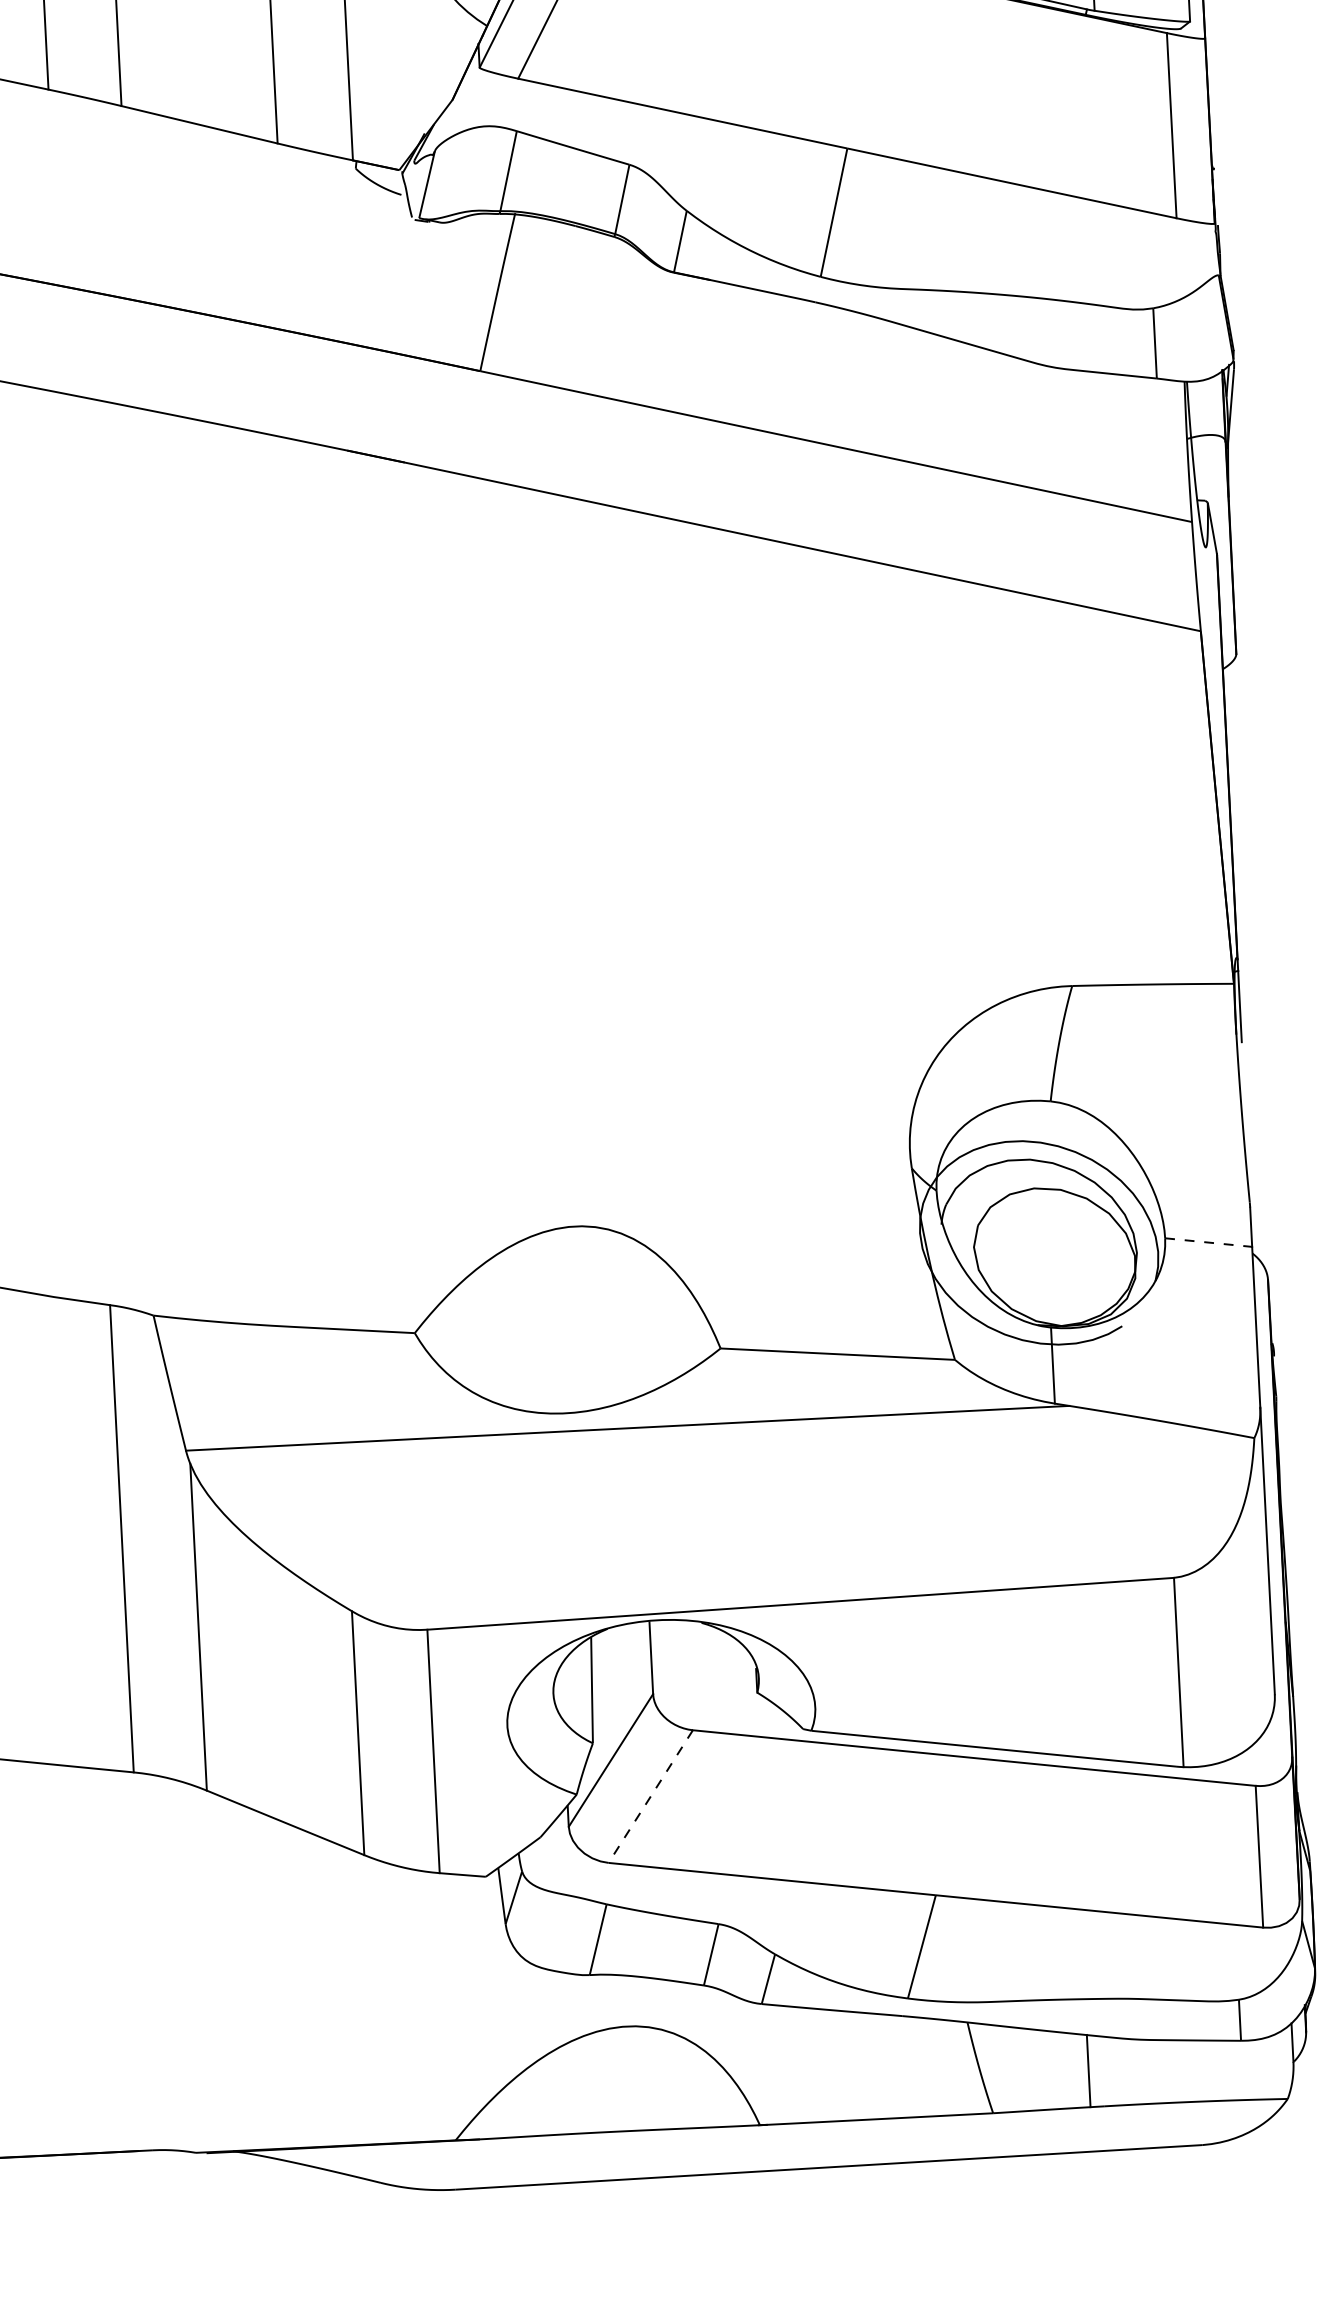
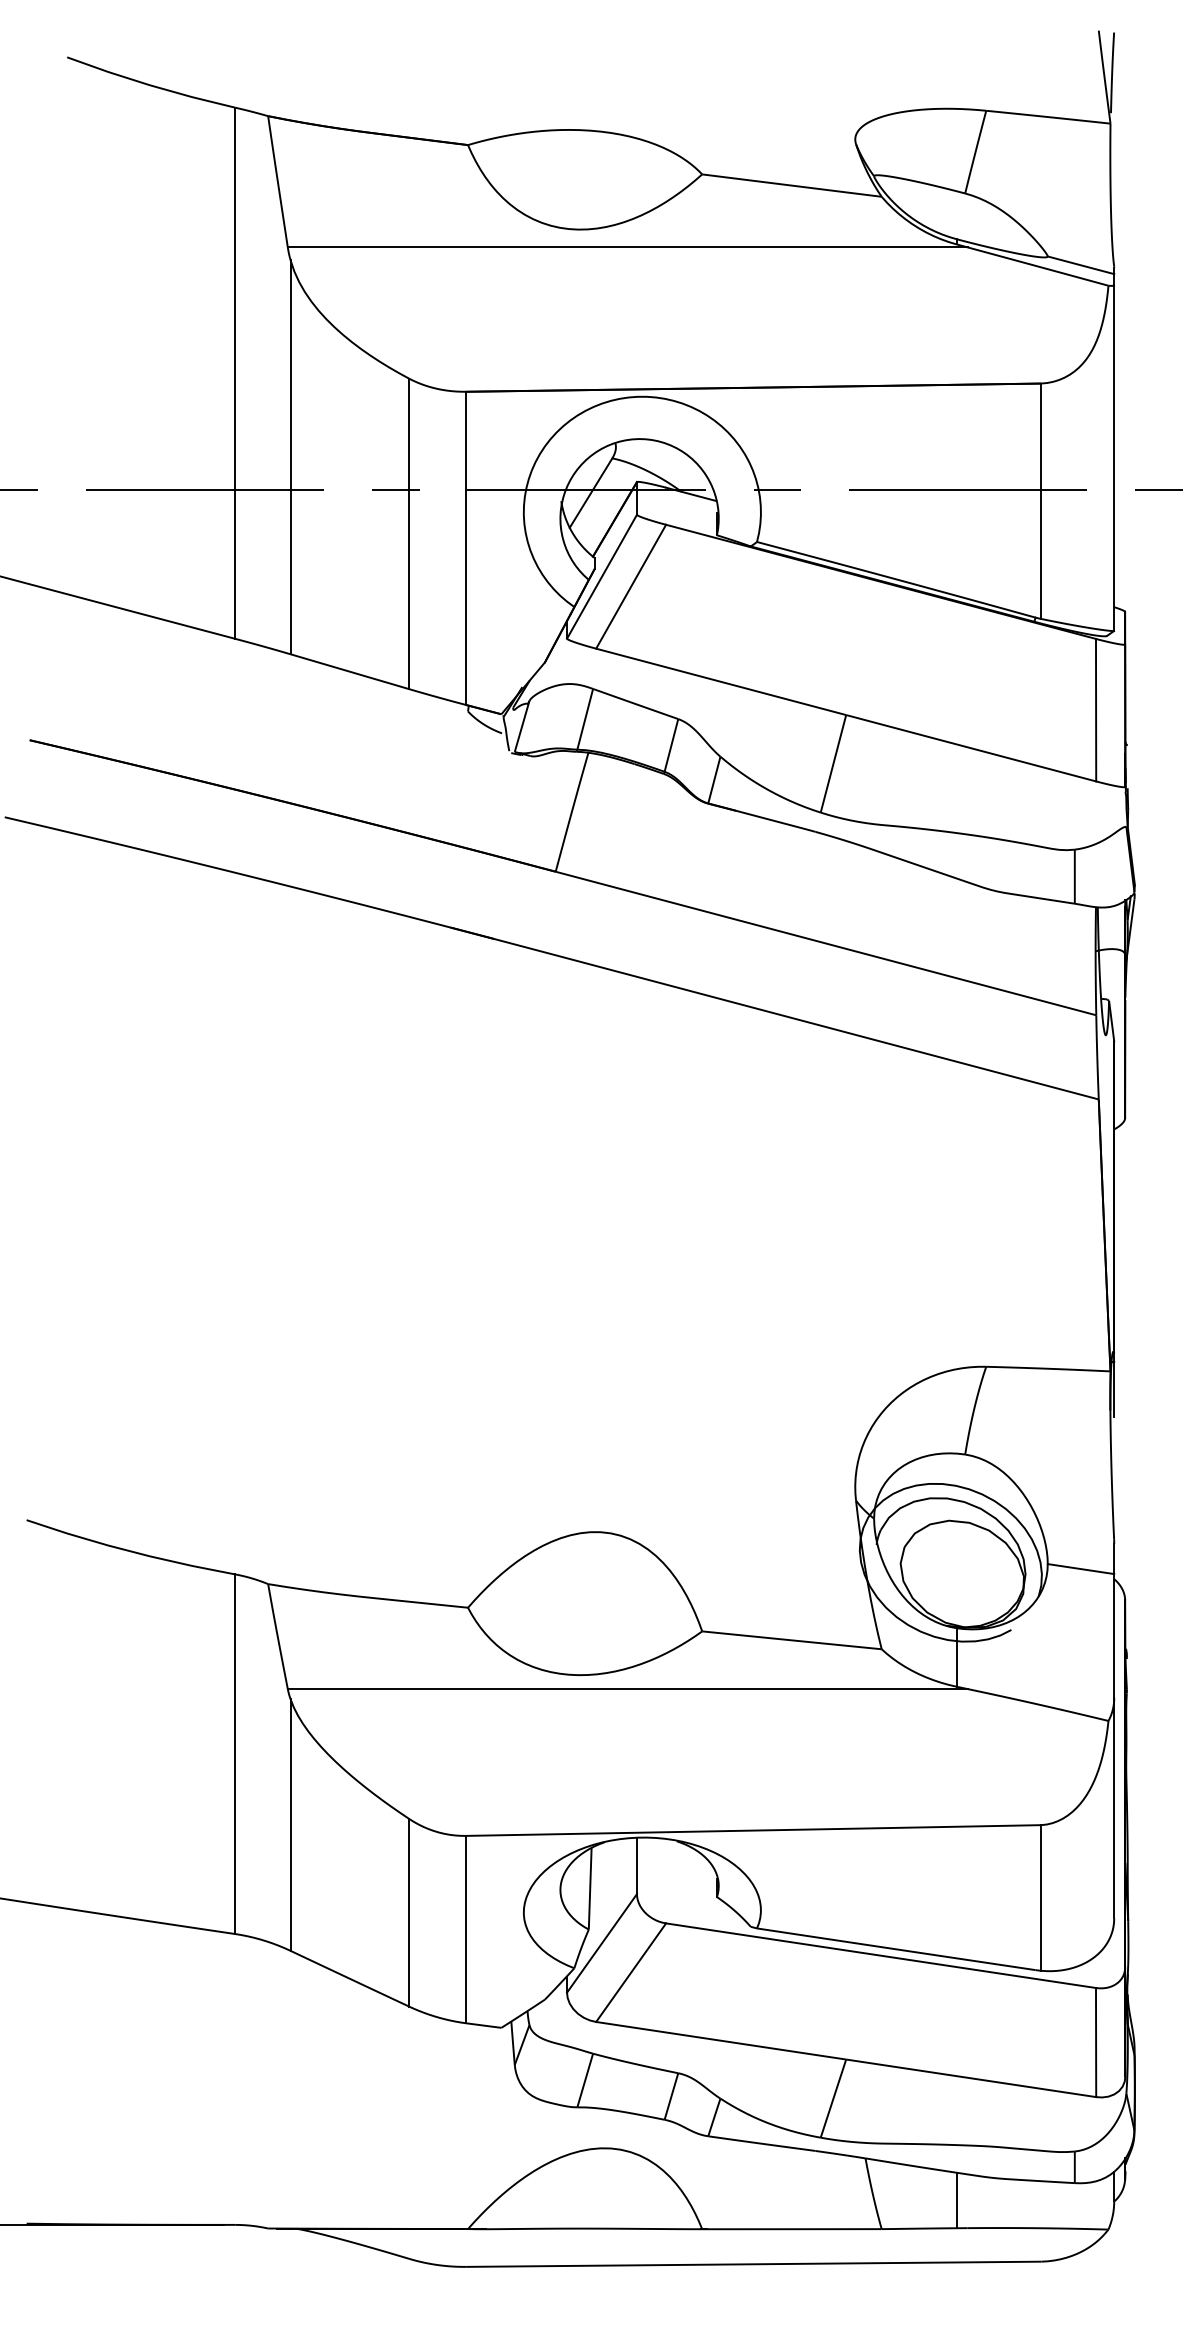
line: (1209, 1243) -> (1081, 1569), dashed -> solid
line: (649, 1797) -> (630, 1973), dashed -> solid

